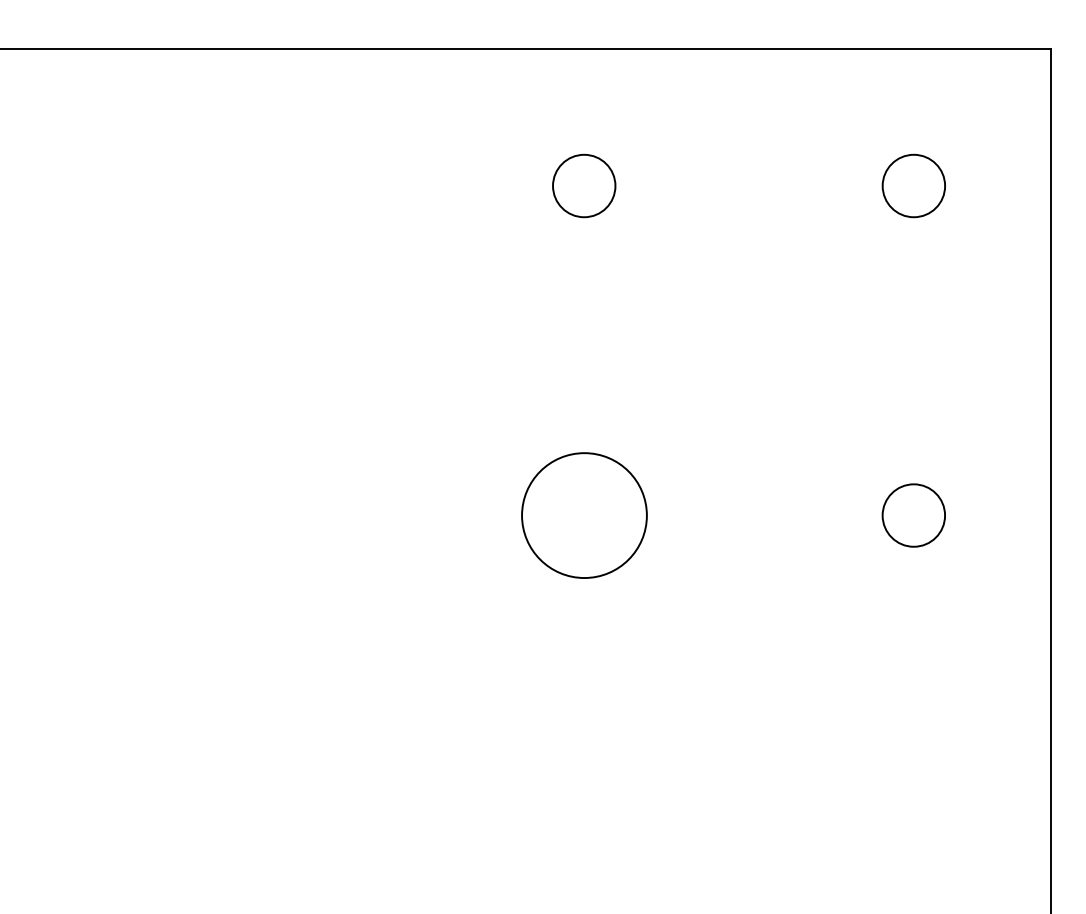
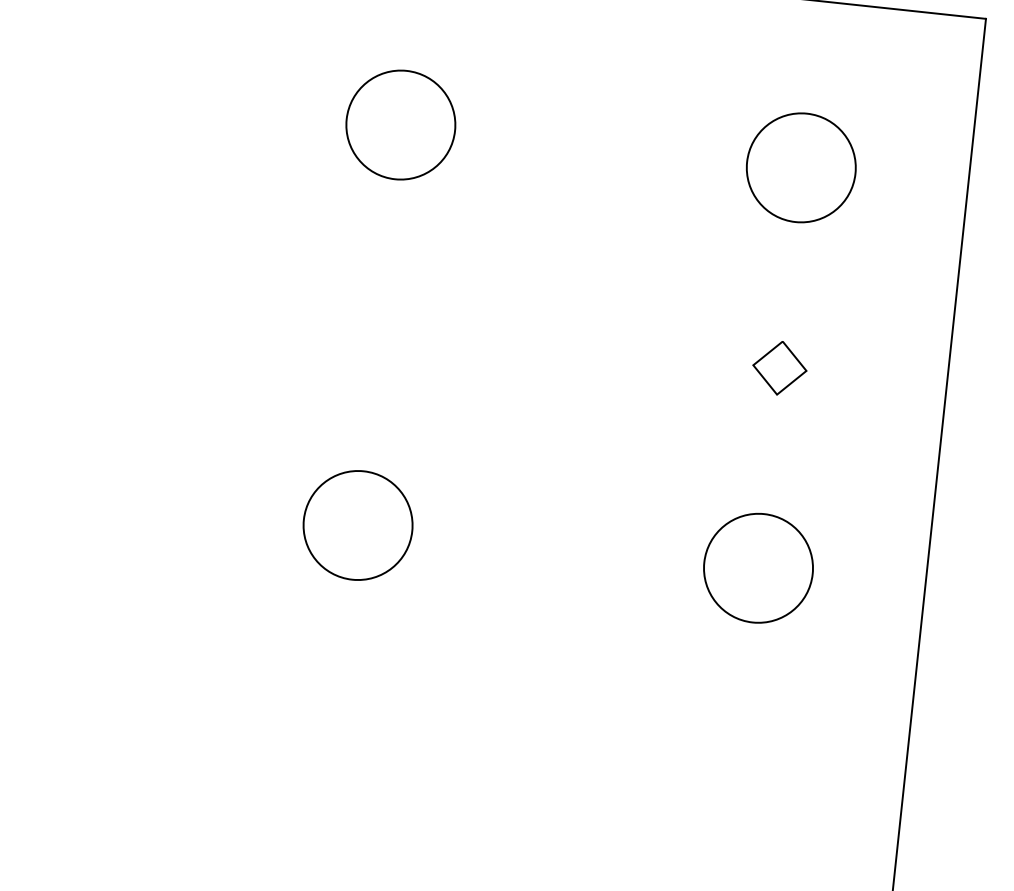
circle: (583, 185) -> (399, 124), size x1.43
circle: (913, 185) -> (800, 167), size x1.43
part: (913, 350) -> (779, 367), added
circle: (583, 515) -> (357, 525), size x0.71
circle: (913, 515) -> (758, 568), size x1.43

